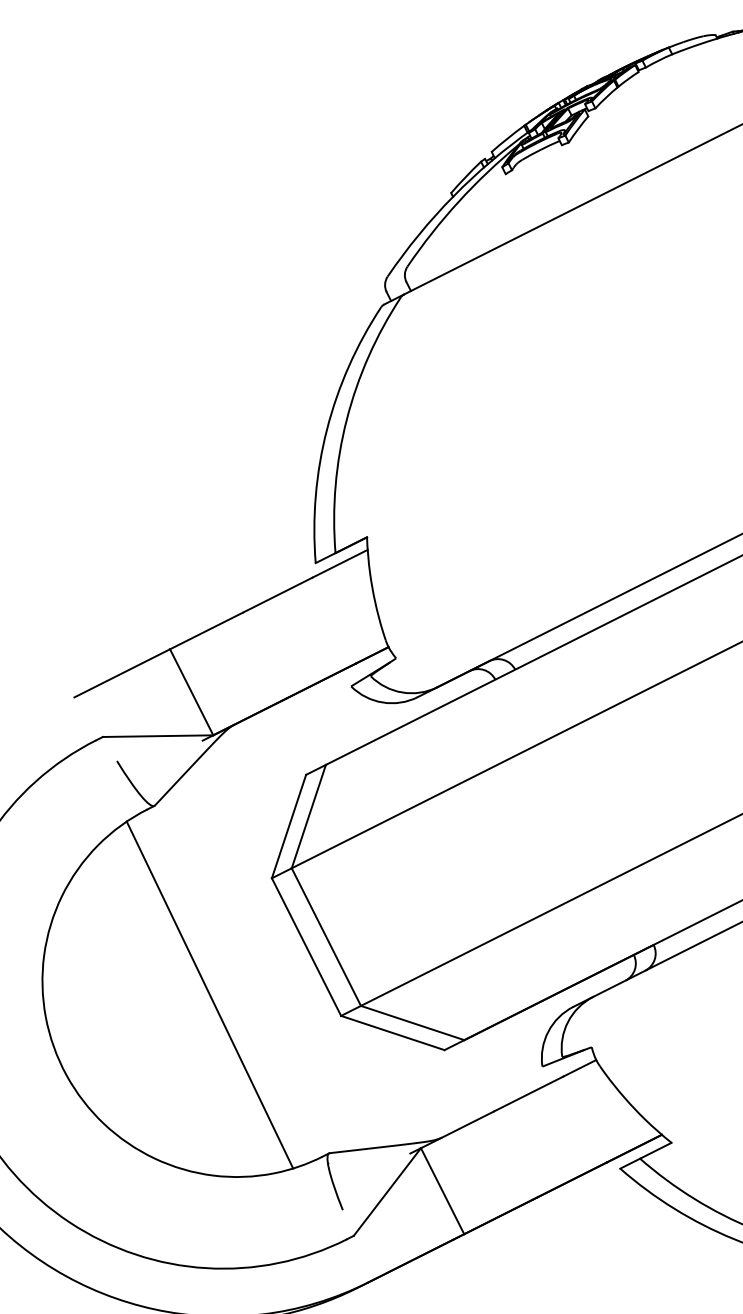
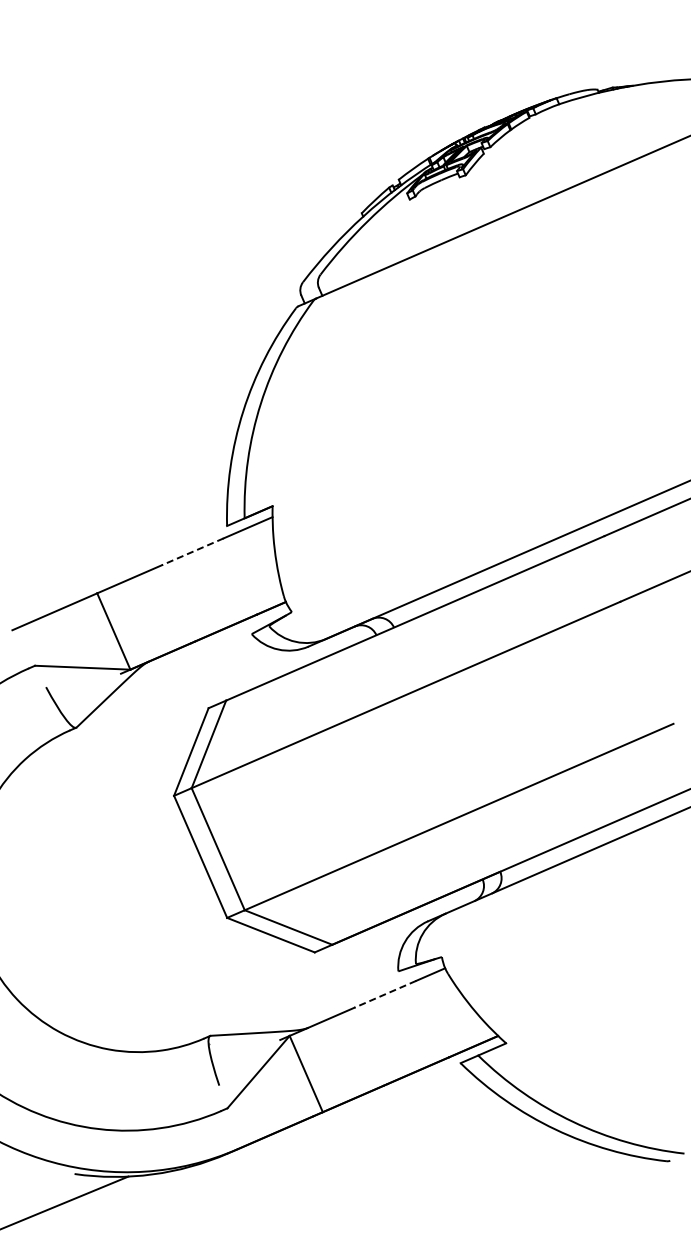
line: (277, 594) -> (192, 551), solid -> dashed
line: (209, 994) -> (114, 893), removed
line: (529, 1094) -> (385, 994), solid -> dashed

